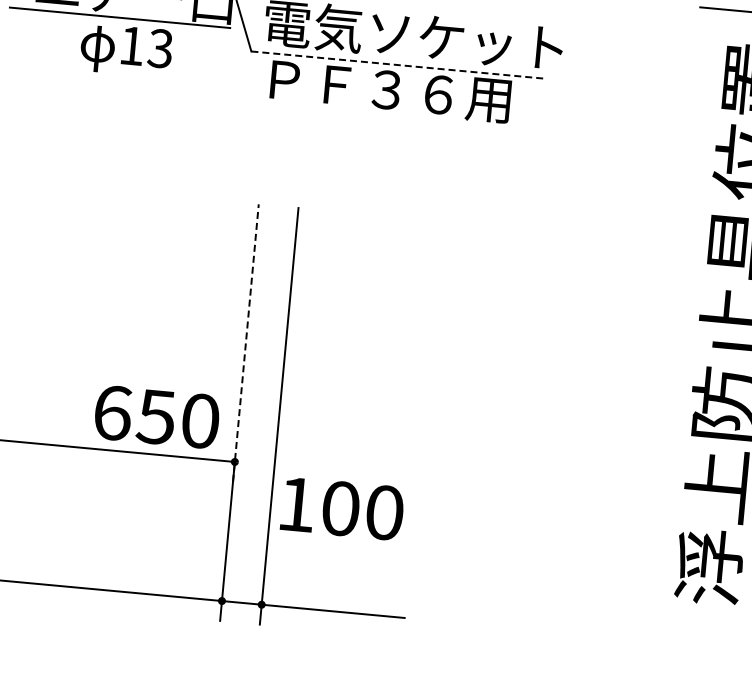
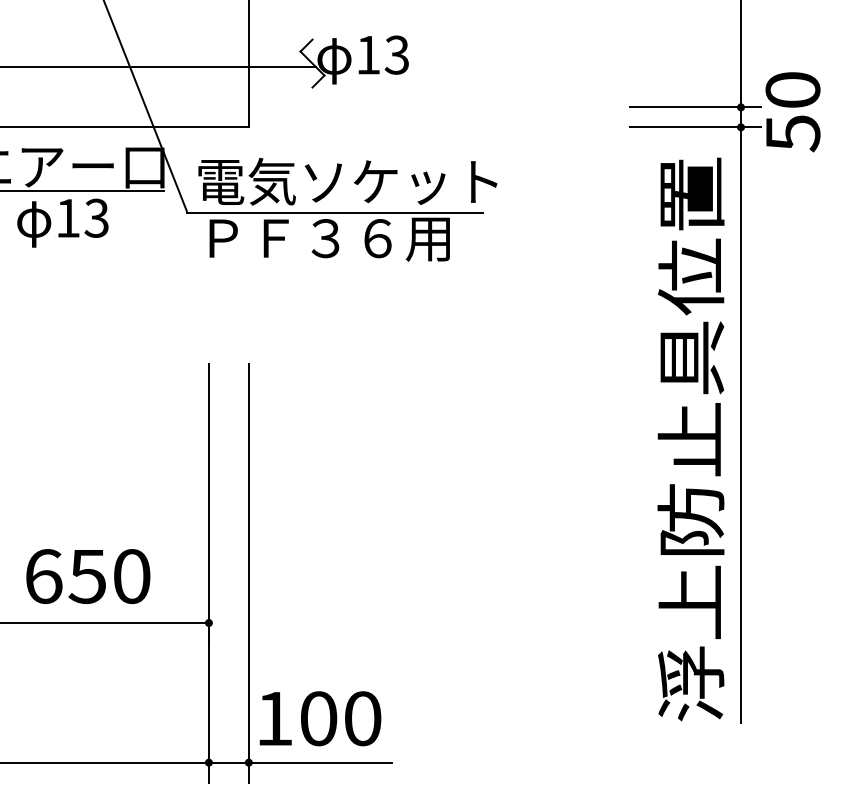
line: (398, 64) -> (335, 212), dashed -> solid
line: (245, 342) -> (208, 503), dashed -> solid
text: (157, 417) -> (88, 576), moved
text: (342, 508) -> (320, 718), moved

